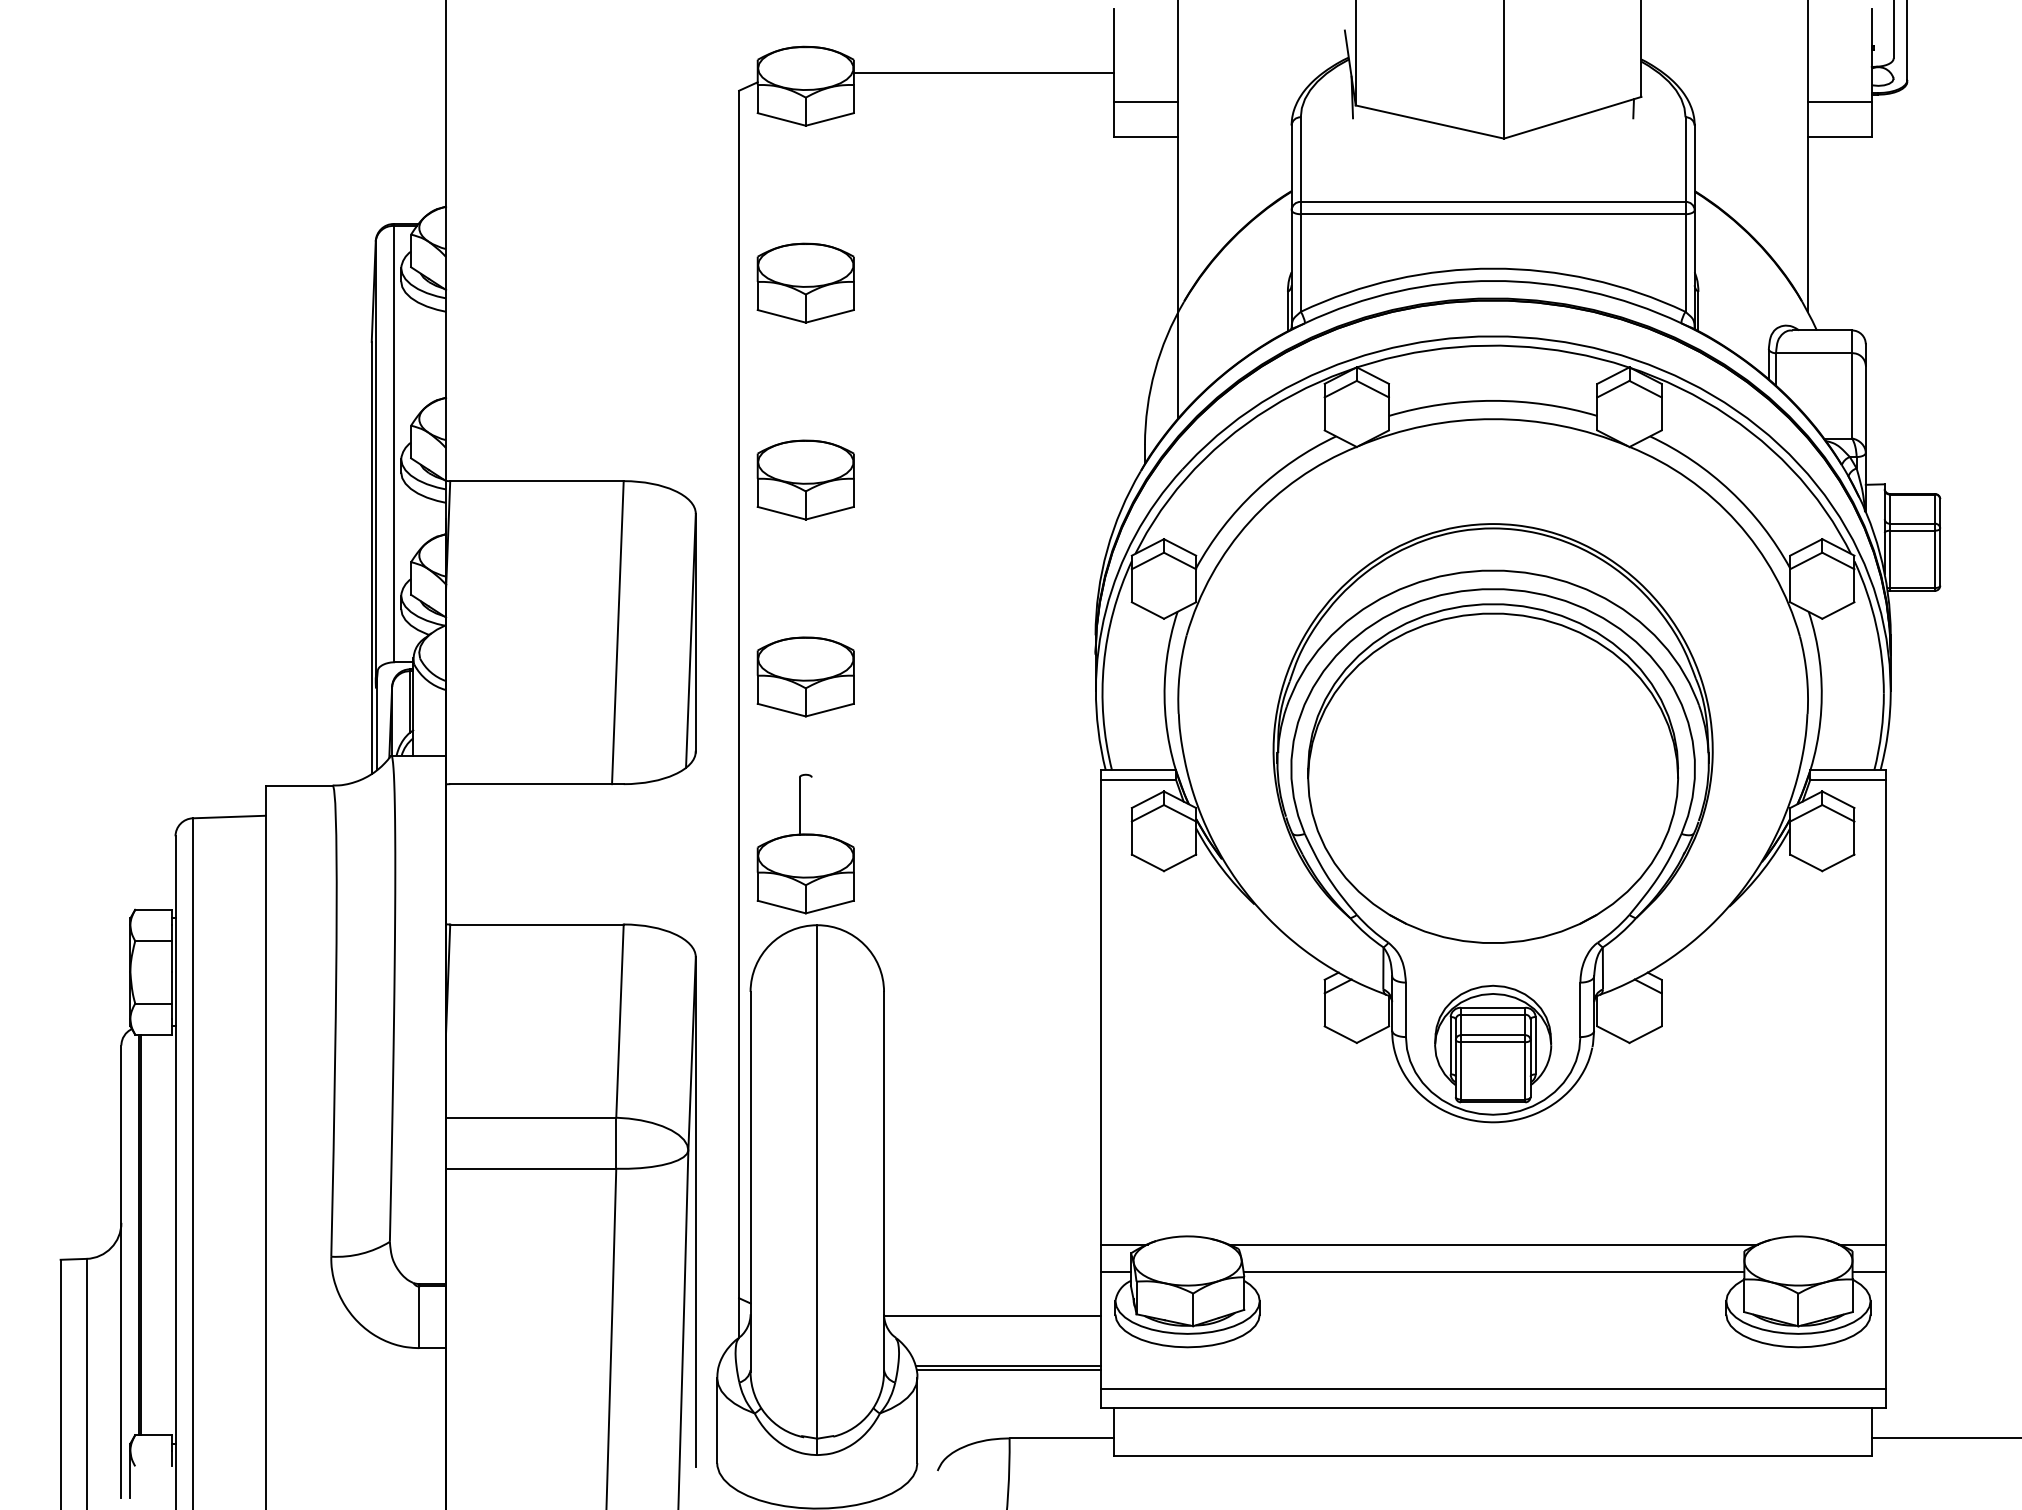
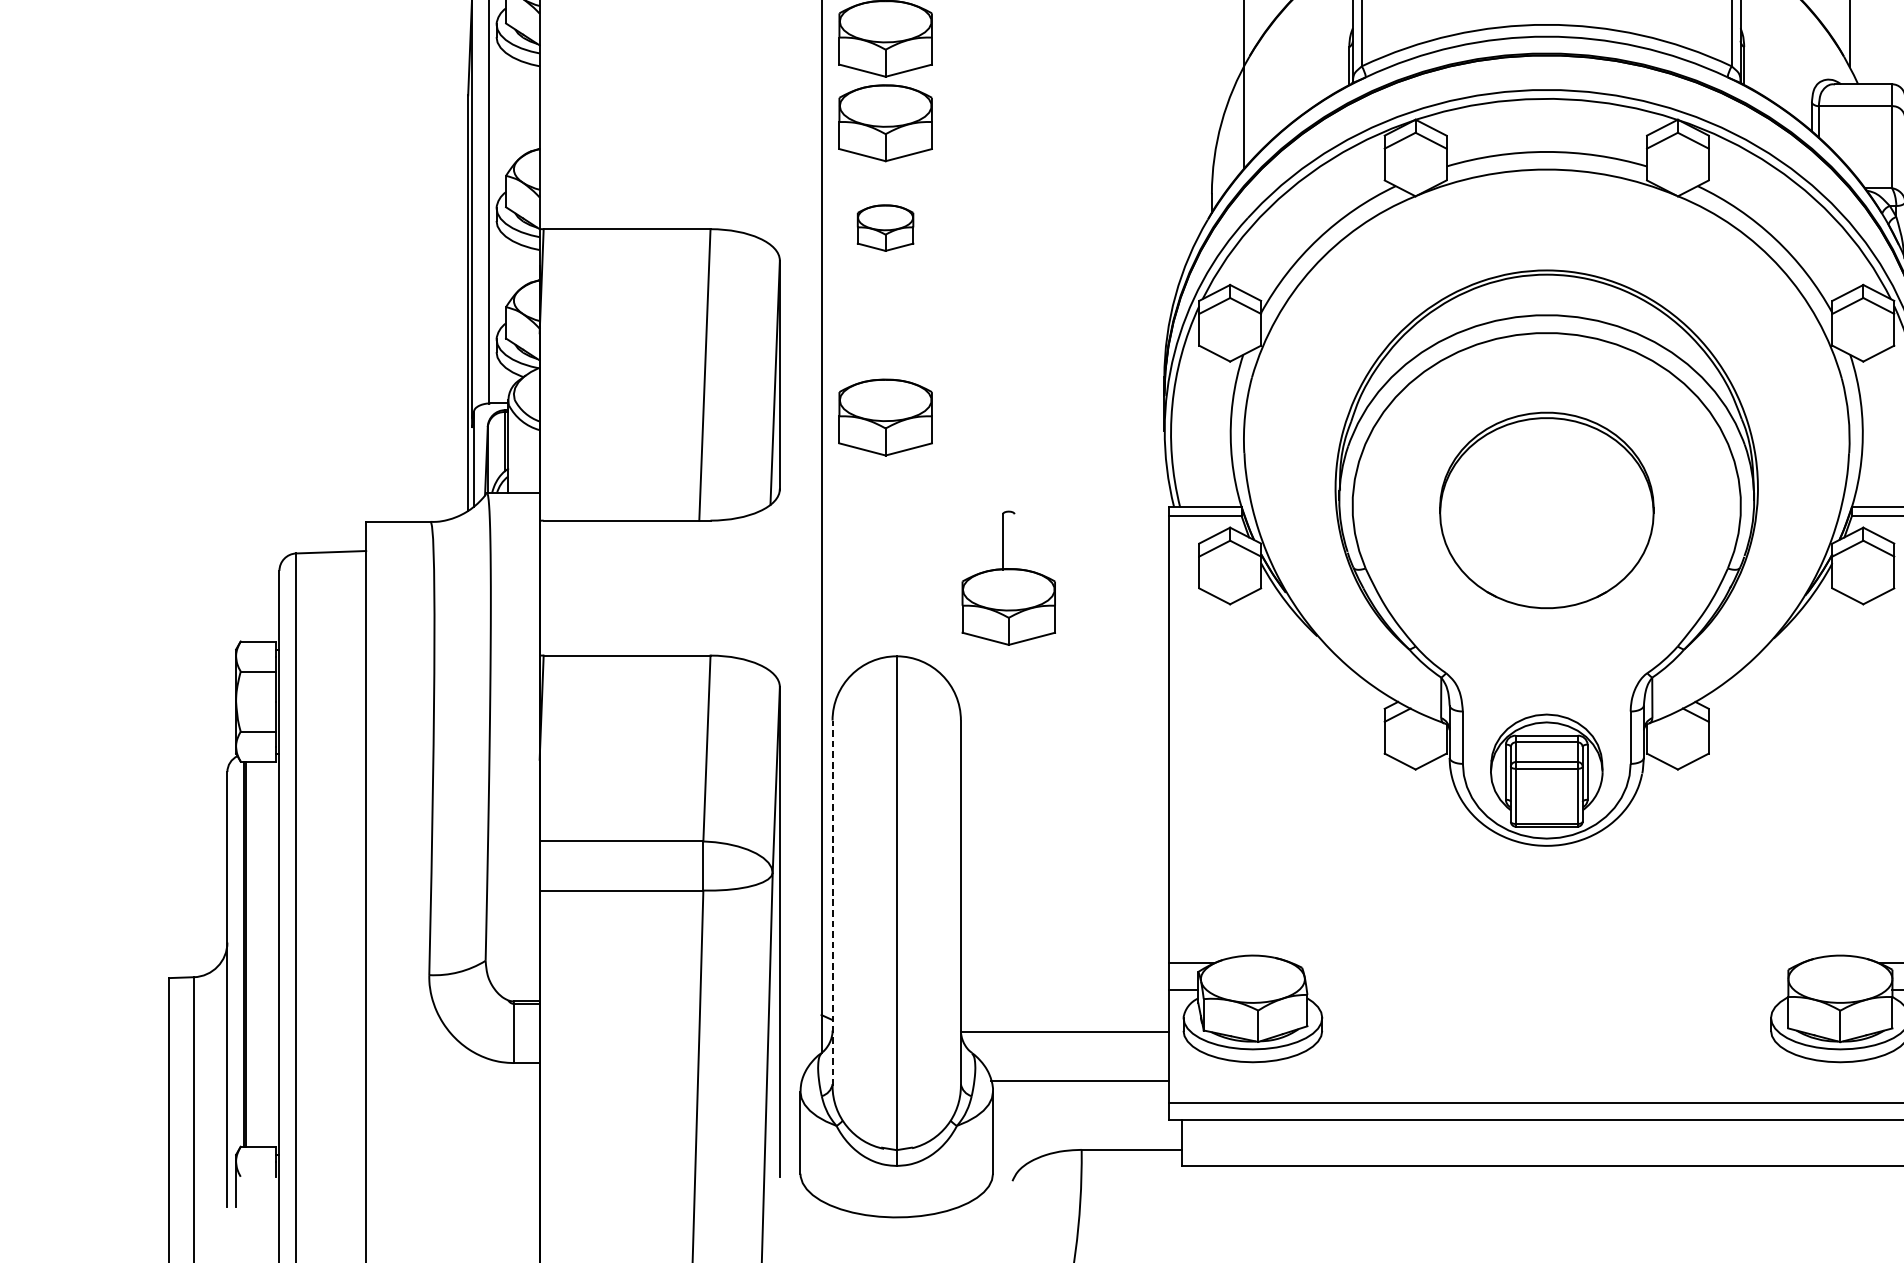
part: (805, 370) -> (885, 122), added
part: (805, 479) -> (885, 227), size x0.6
part: (1493, 773) -> (1547, 510), size x0.6
part: (805, 843) -> (1008, 577), moved
line: (750, 1181) -> (832, 902), solid -> dashed
line: (1492, 1244) -> (1546, 963), removed
line: (1493, 1272) -> (1547, 990), removed
line: (1008, 1369) -> (1080, 1083), removed

